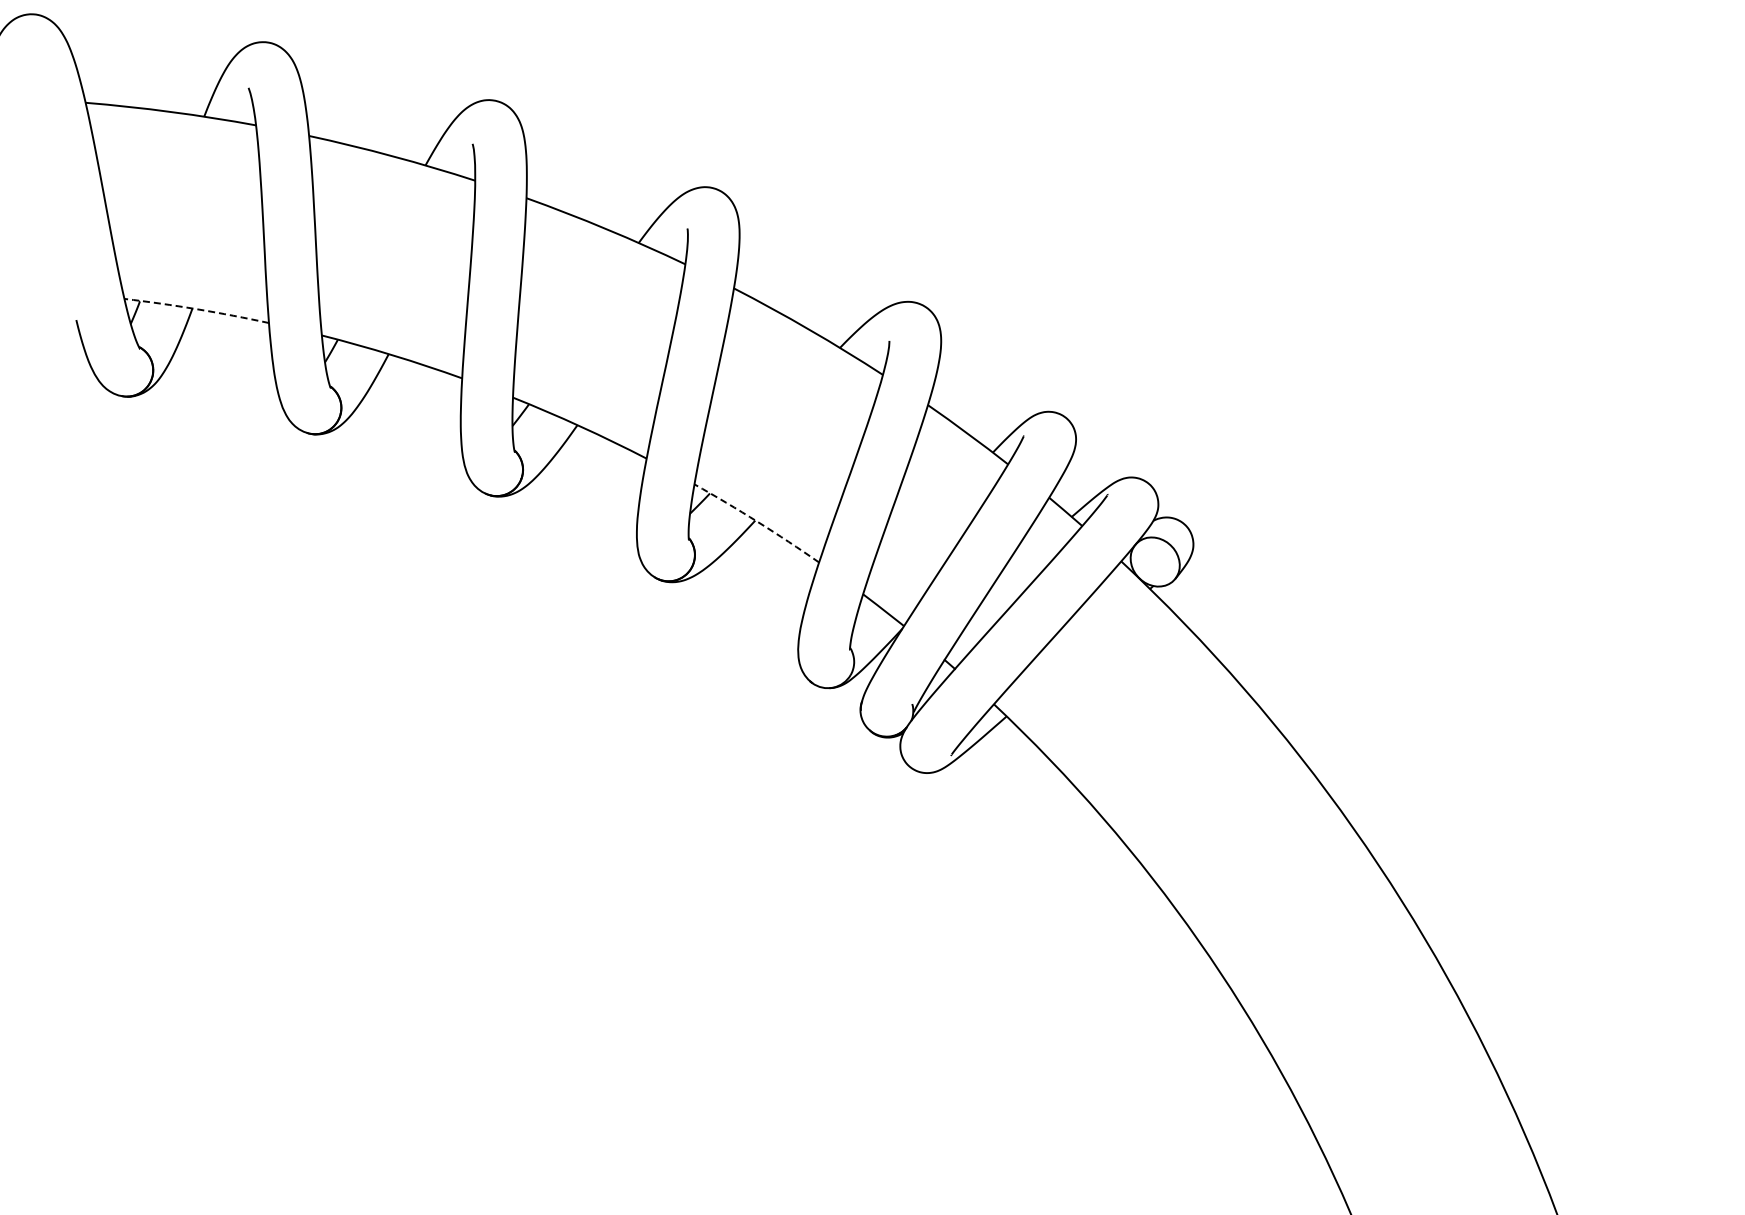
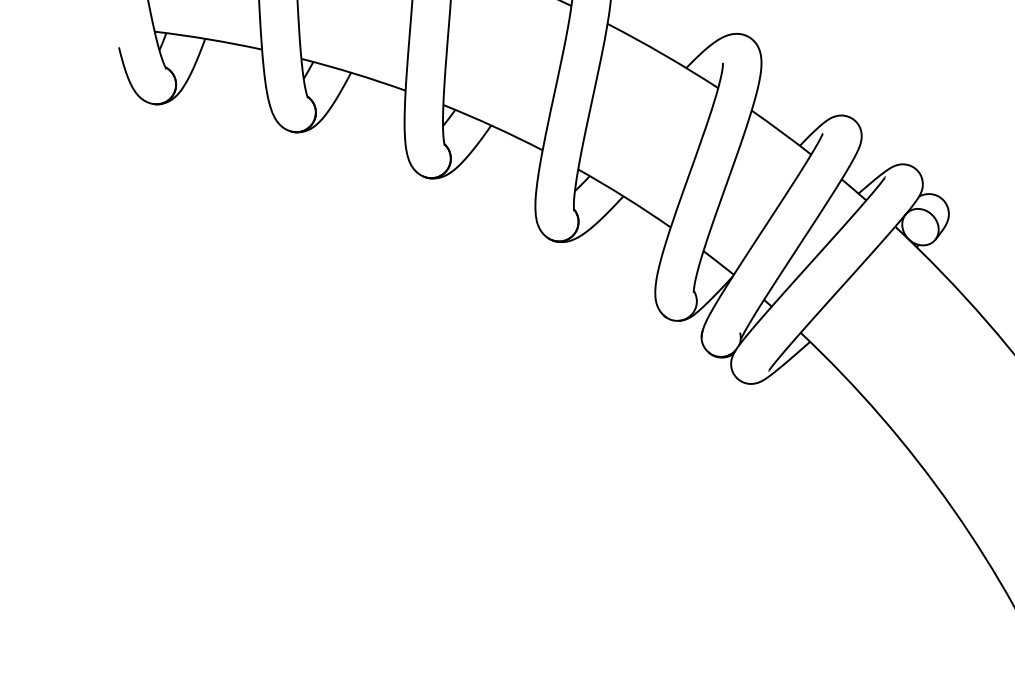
arc: (197, 309) -> (209, 39), dashed -> solid
arc: (757, 521) -> (625, 197), dashed -> solid

